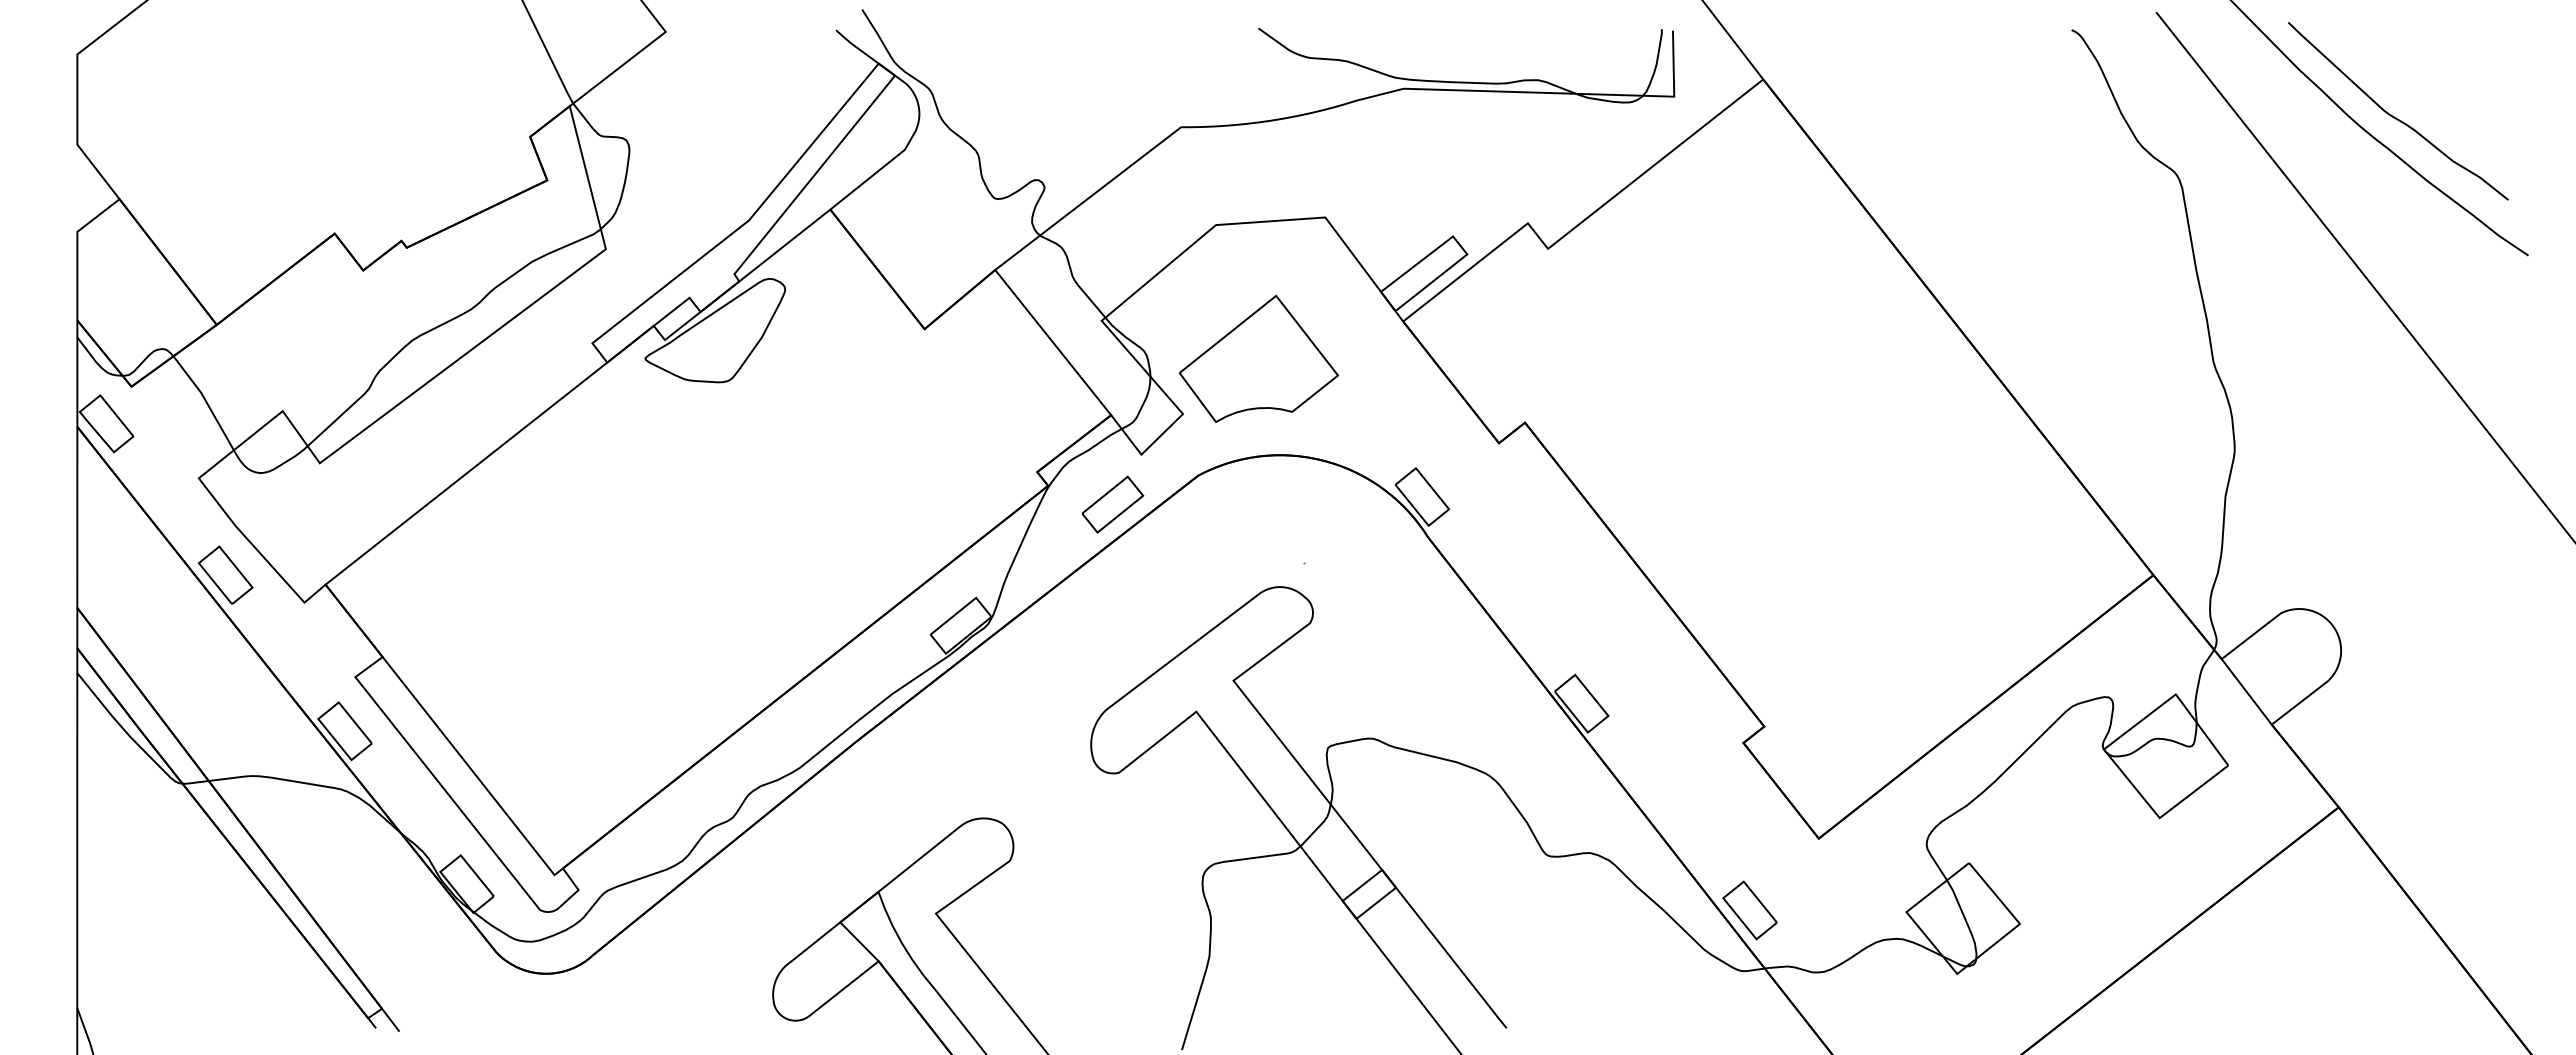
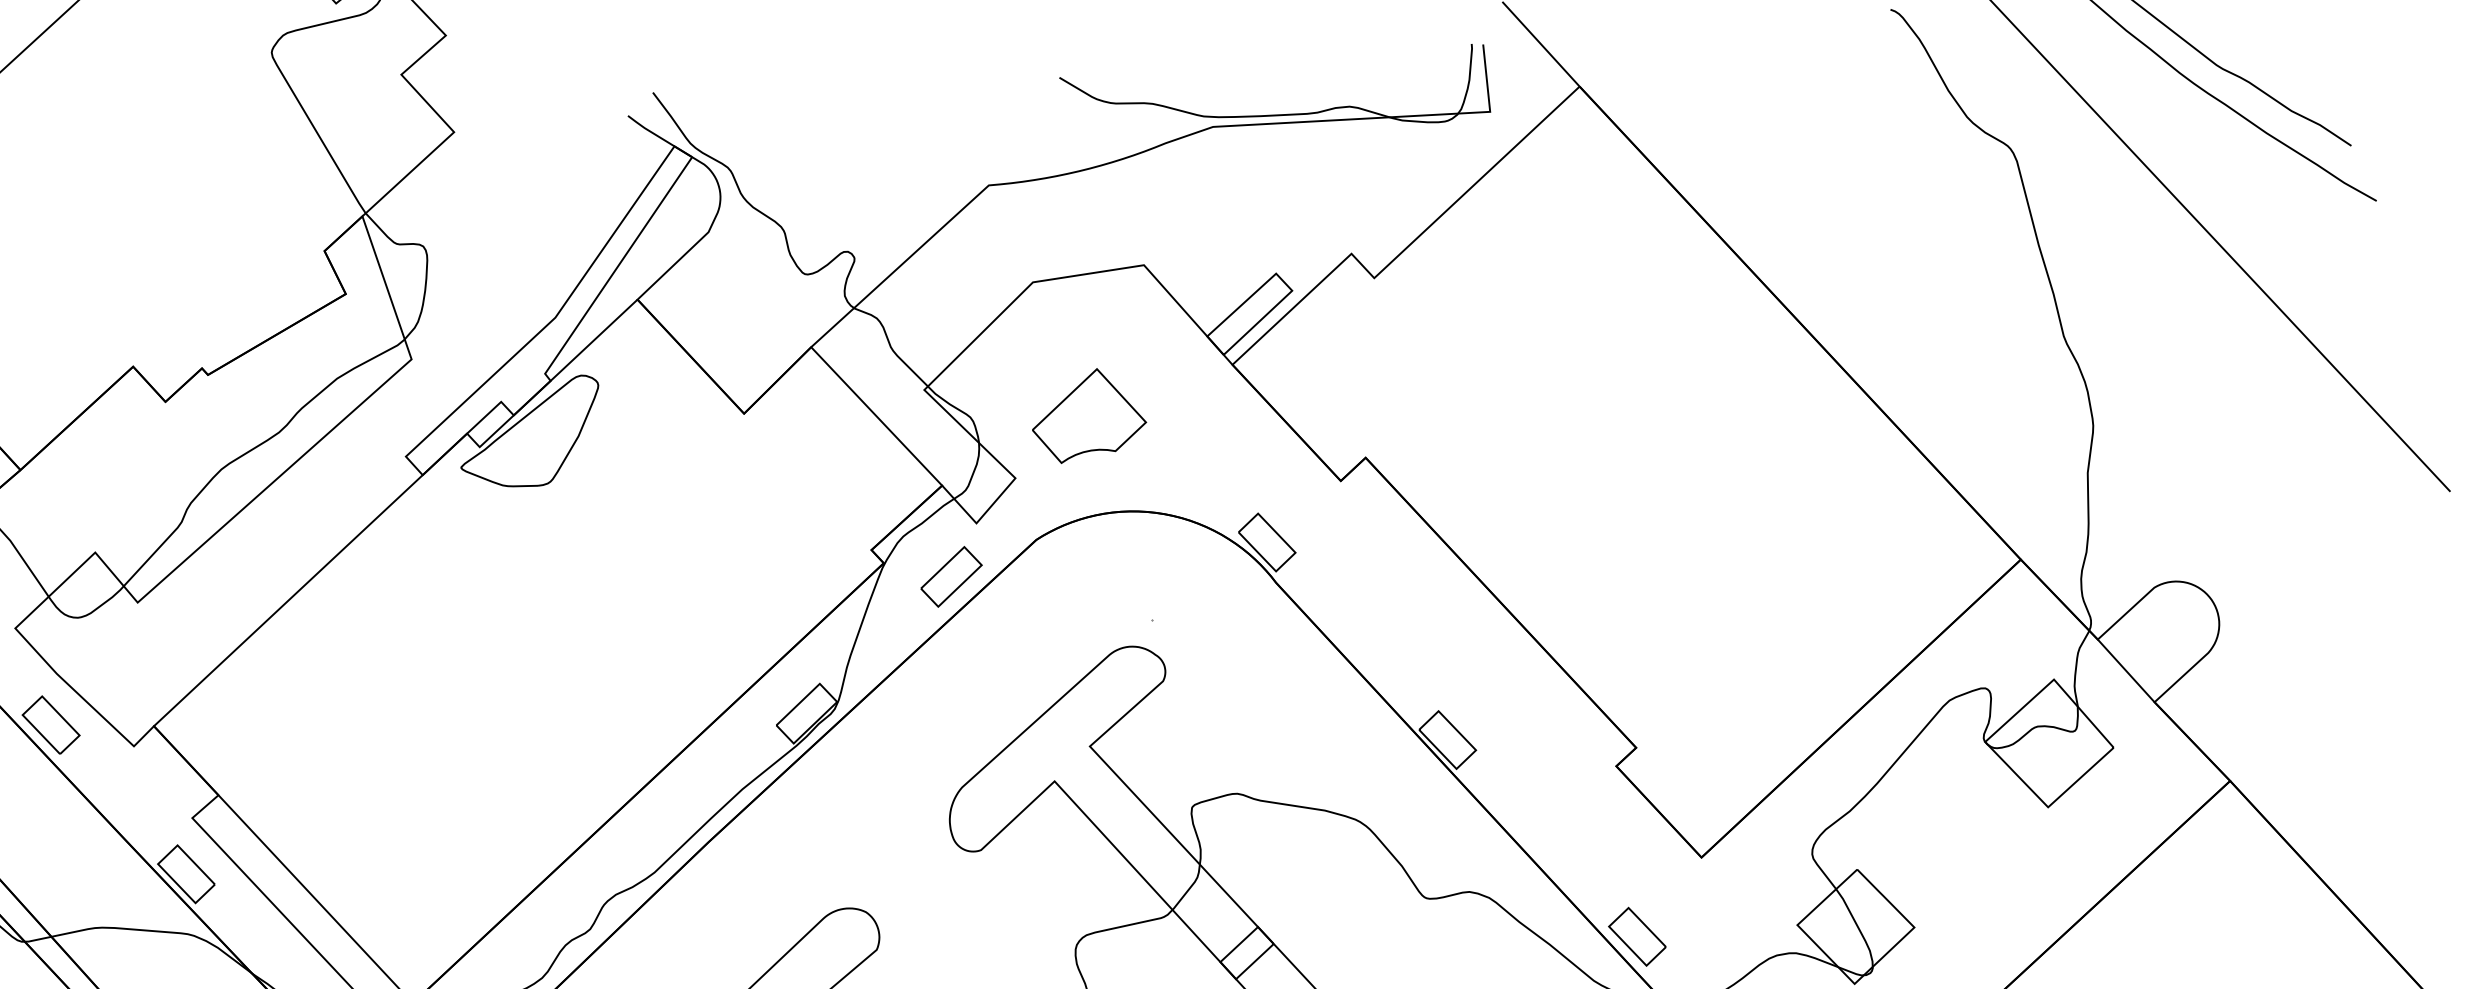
part: (1259, 358) -> (1088, 414), size x0.7

